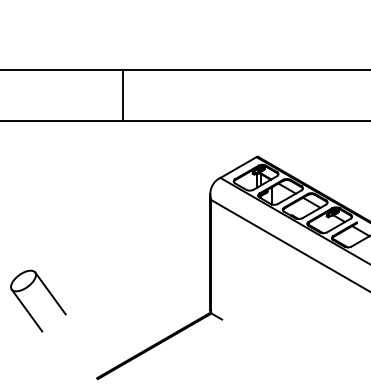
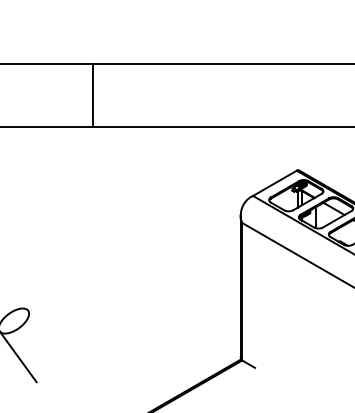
line: (122, 95) -> (92, 95), moved
line: (50, 293) -> (46, 336), removed

